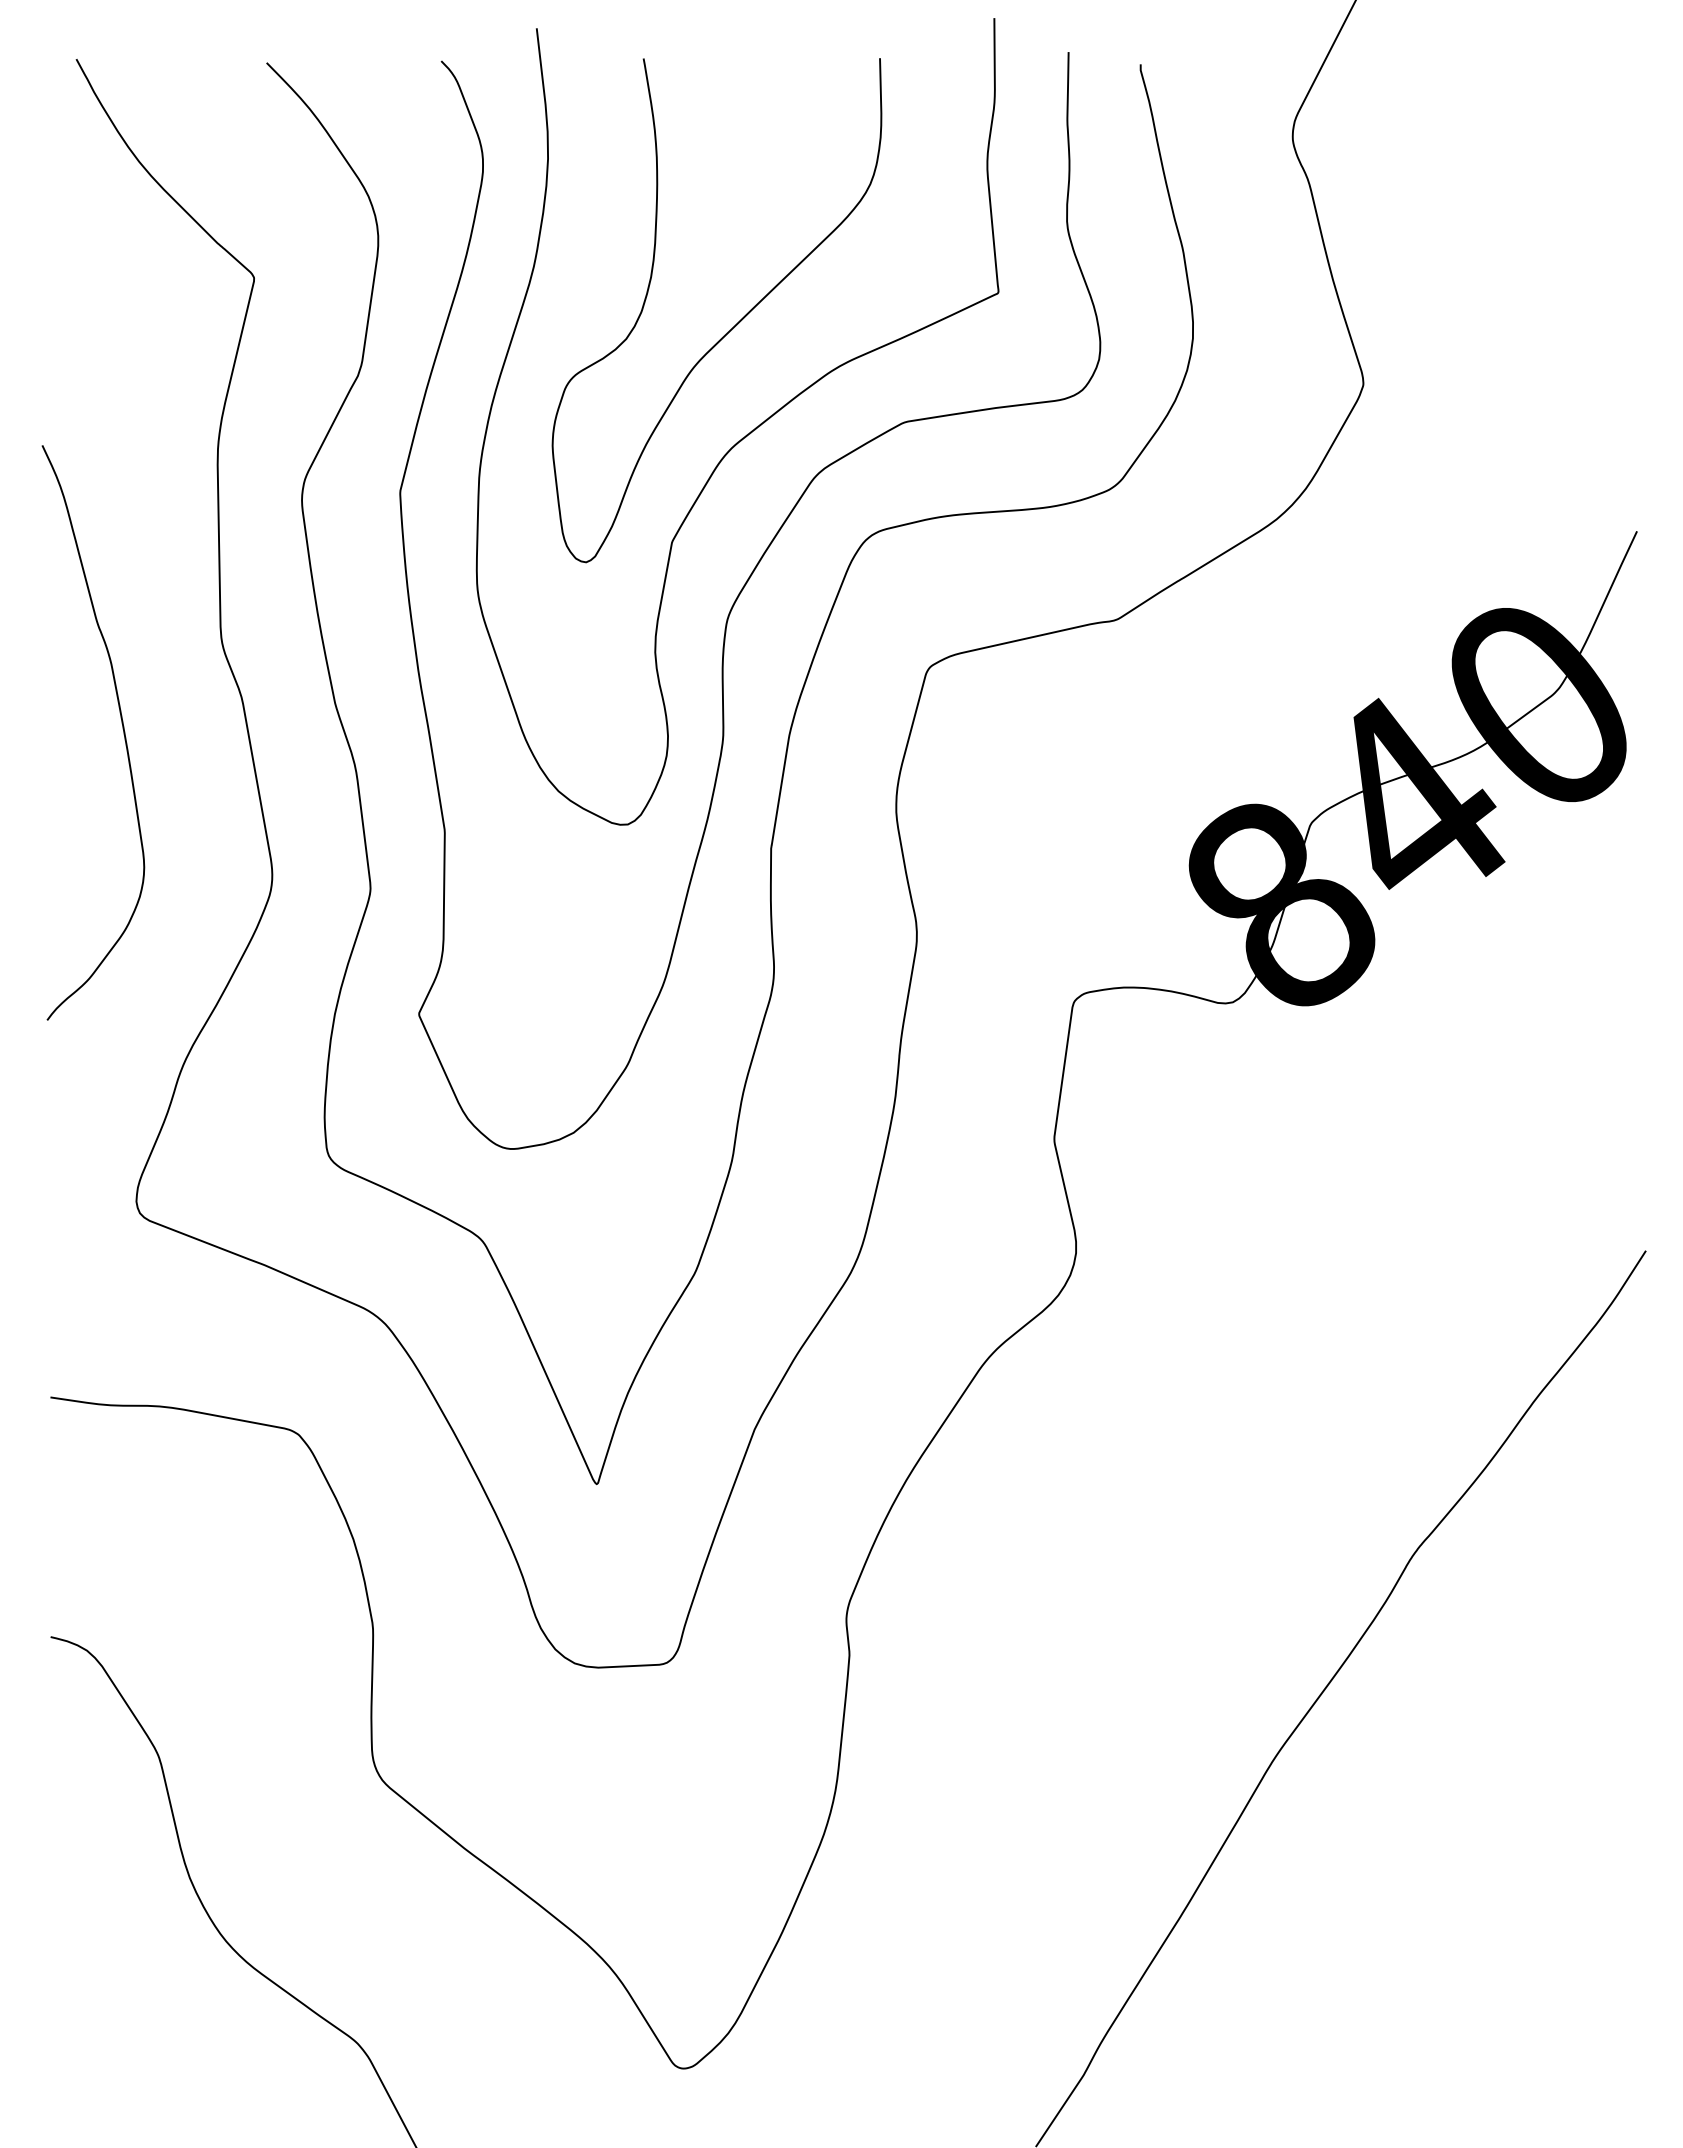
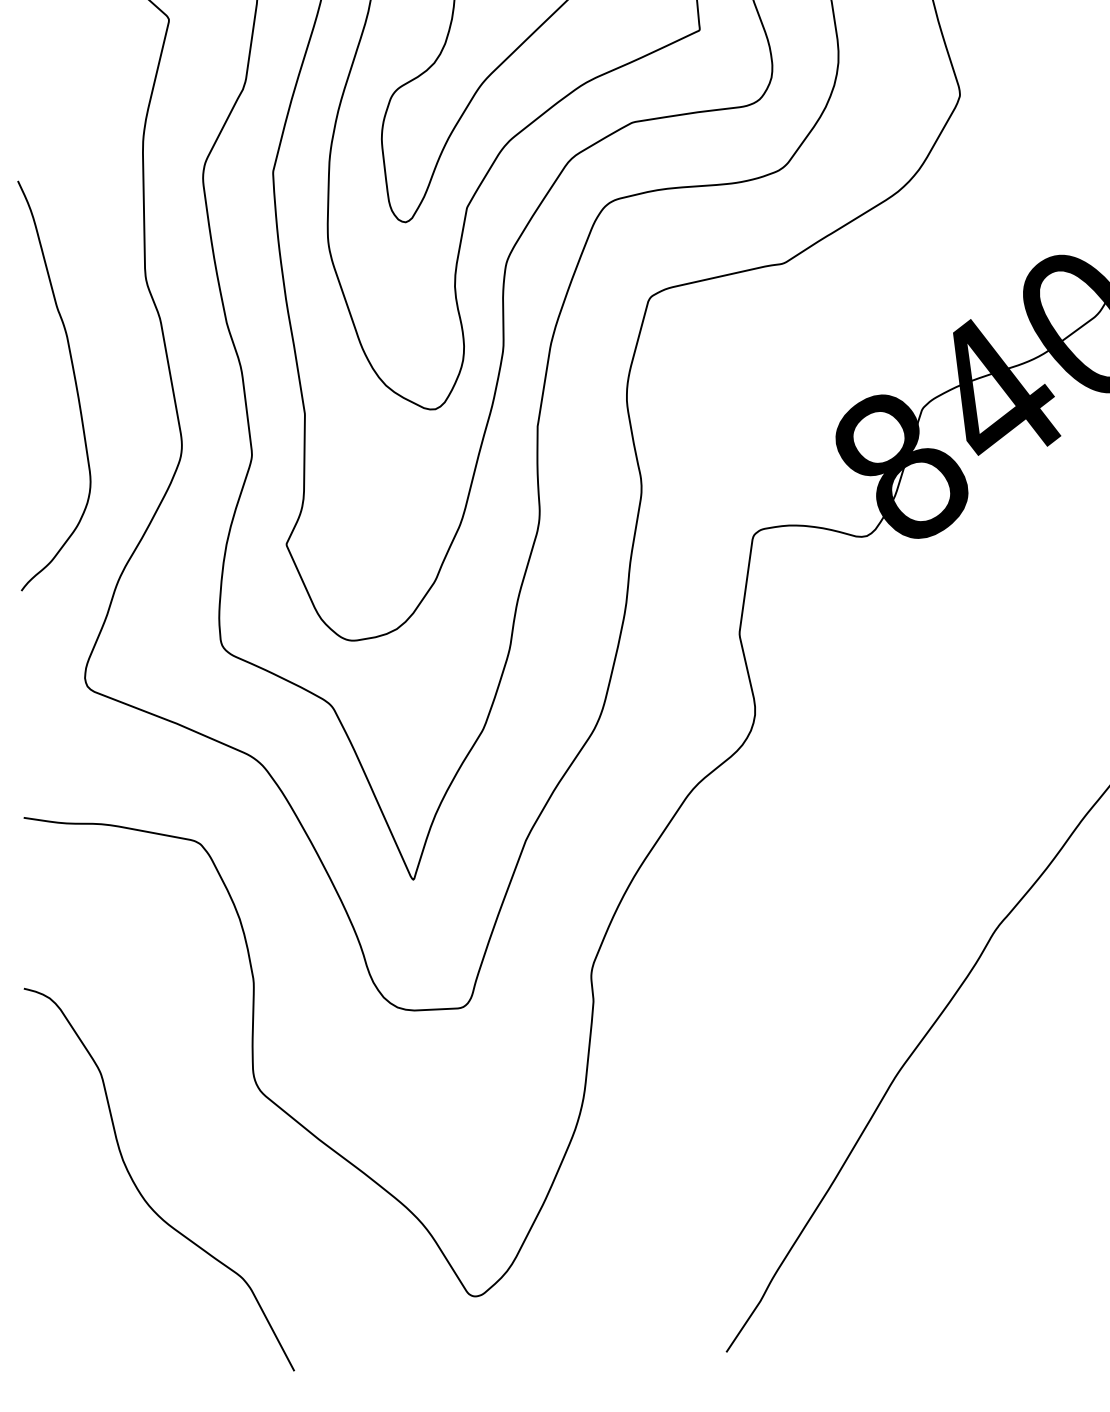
curve: (122, 729) -> (75, 383), moved

